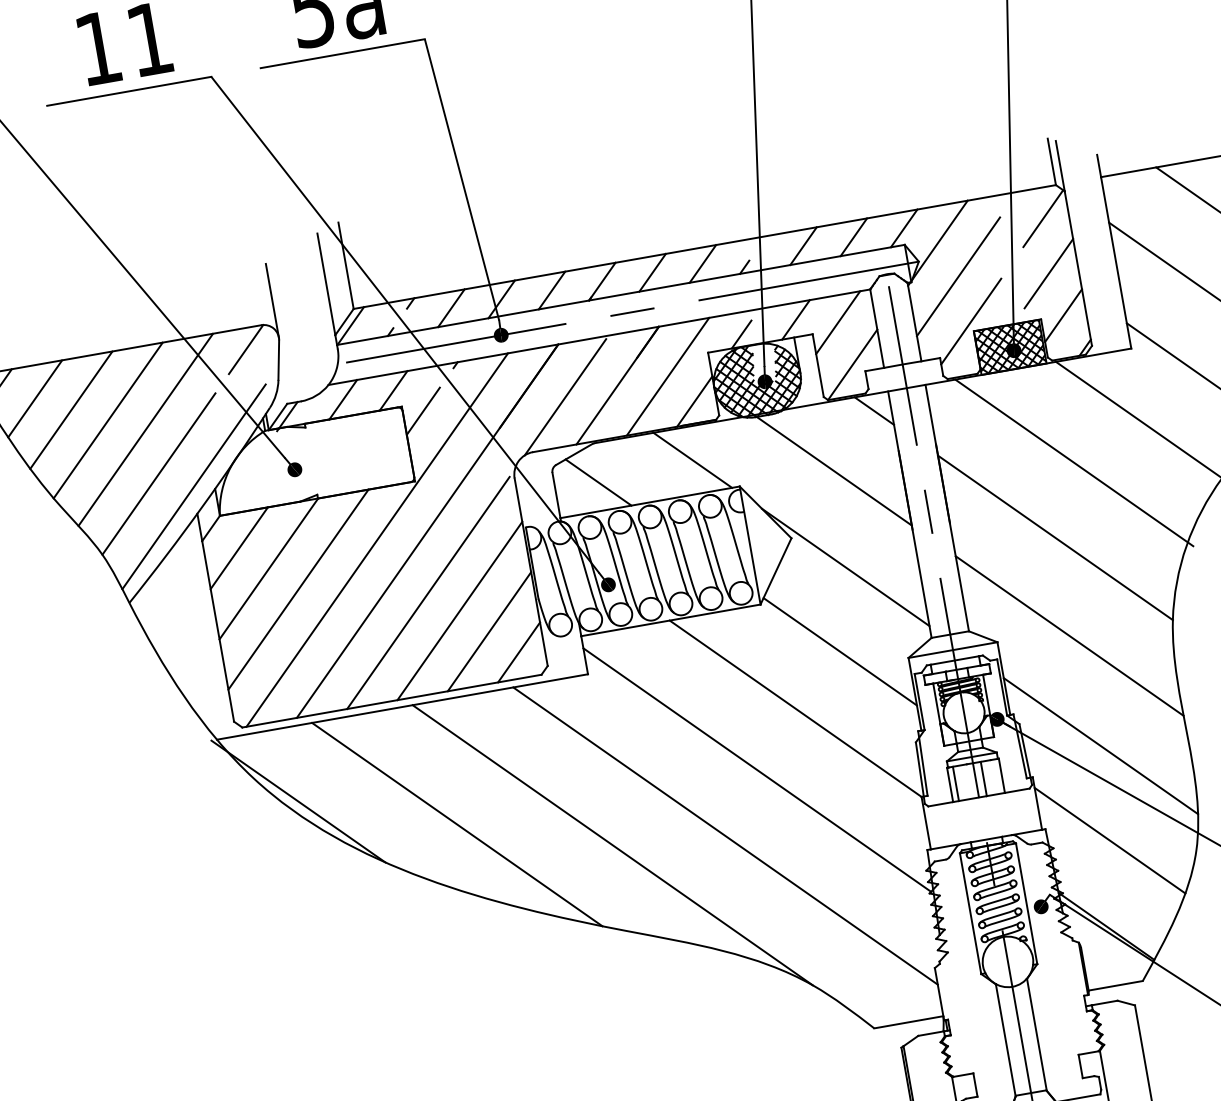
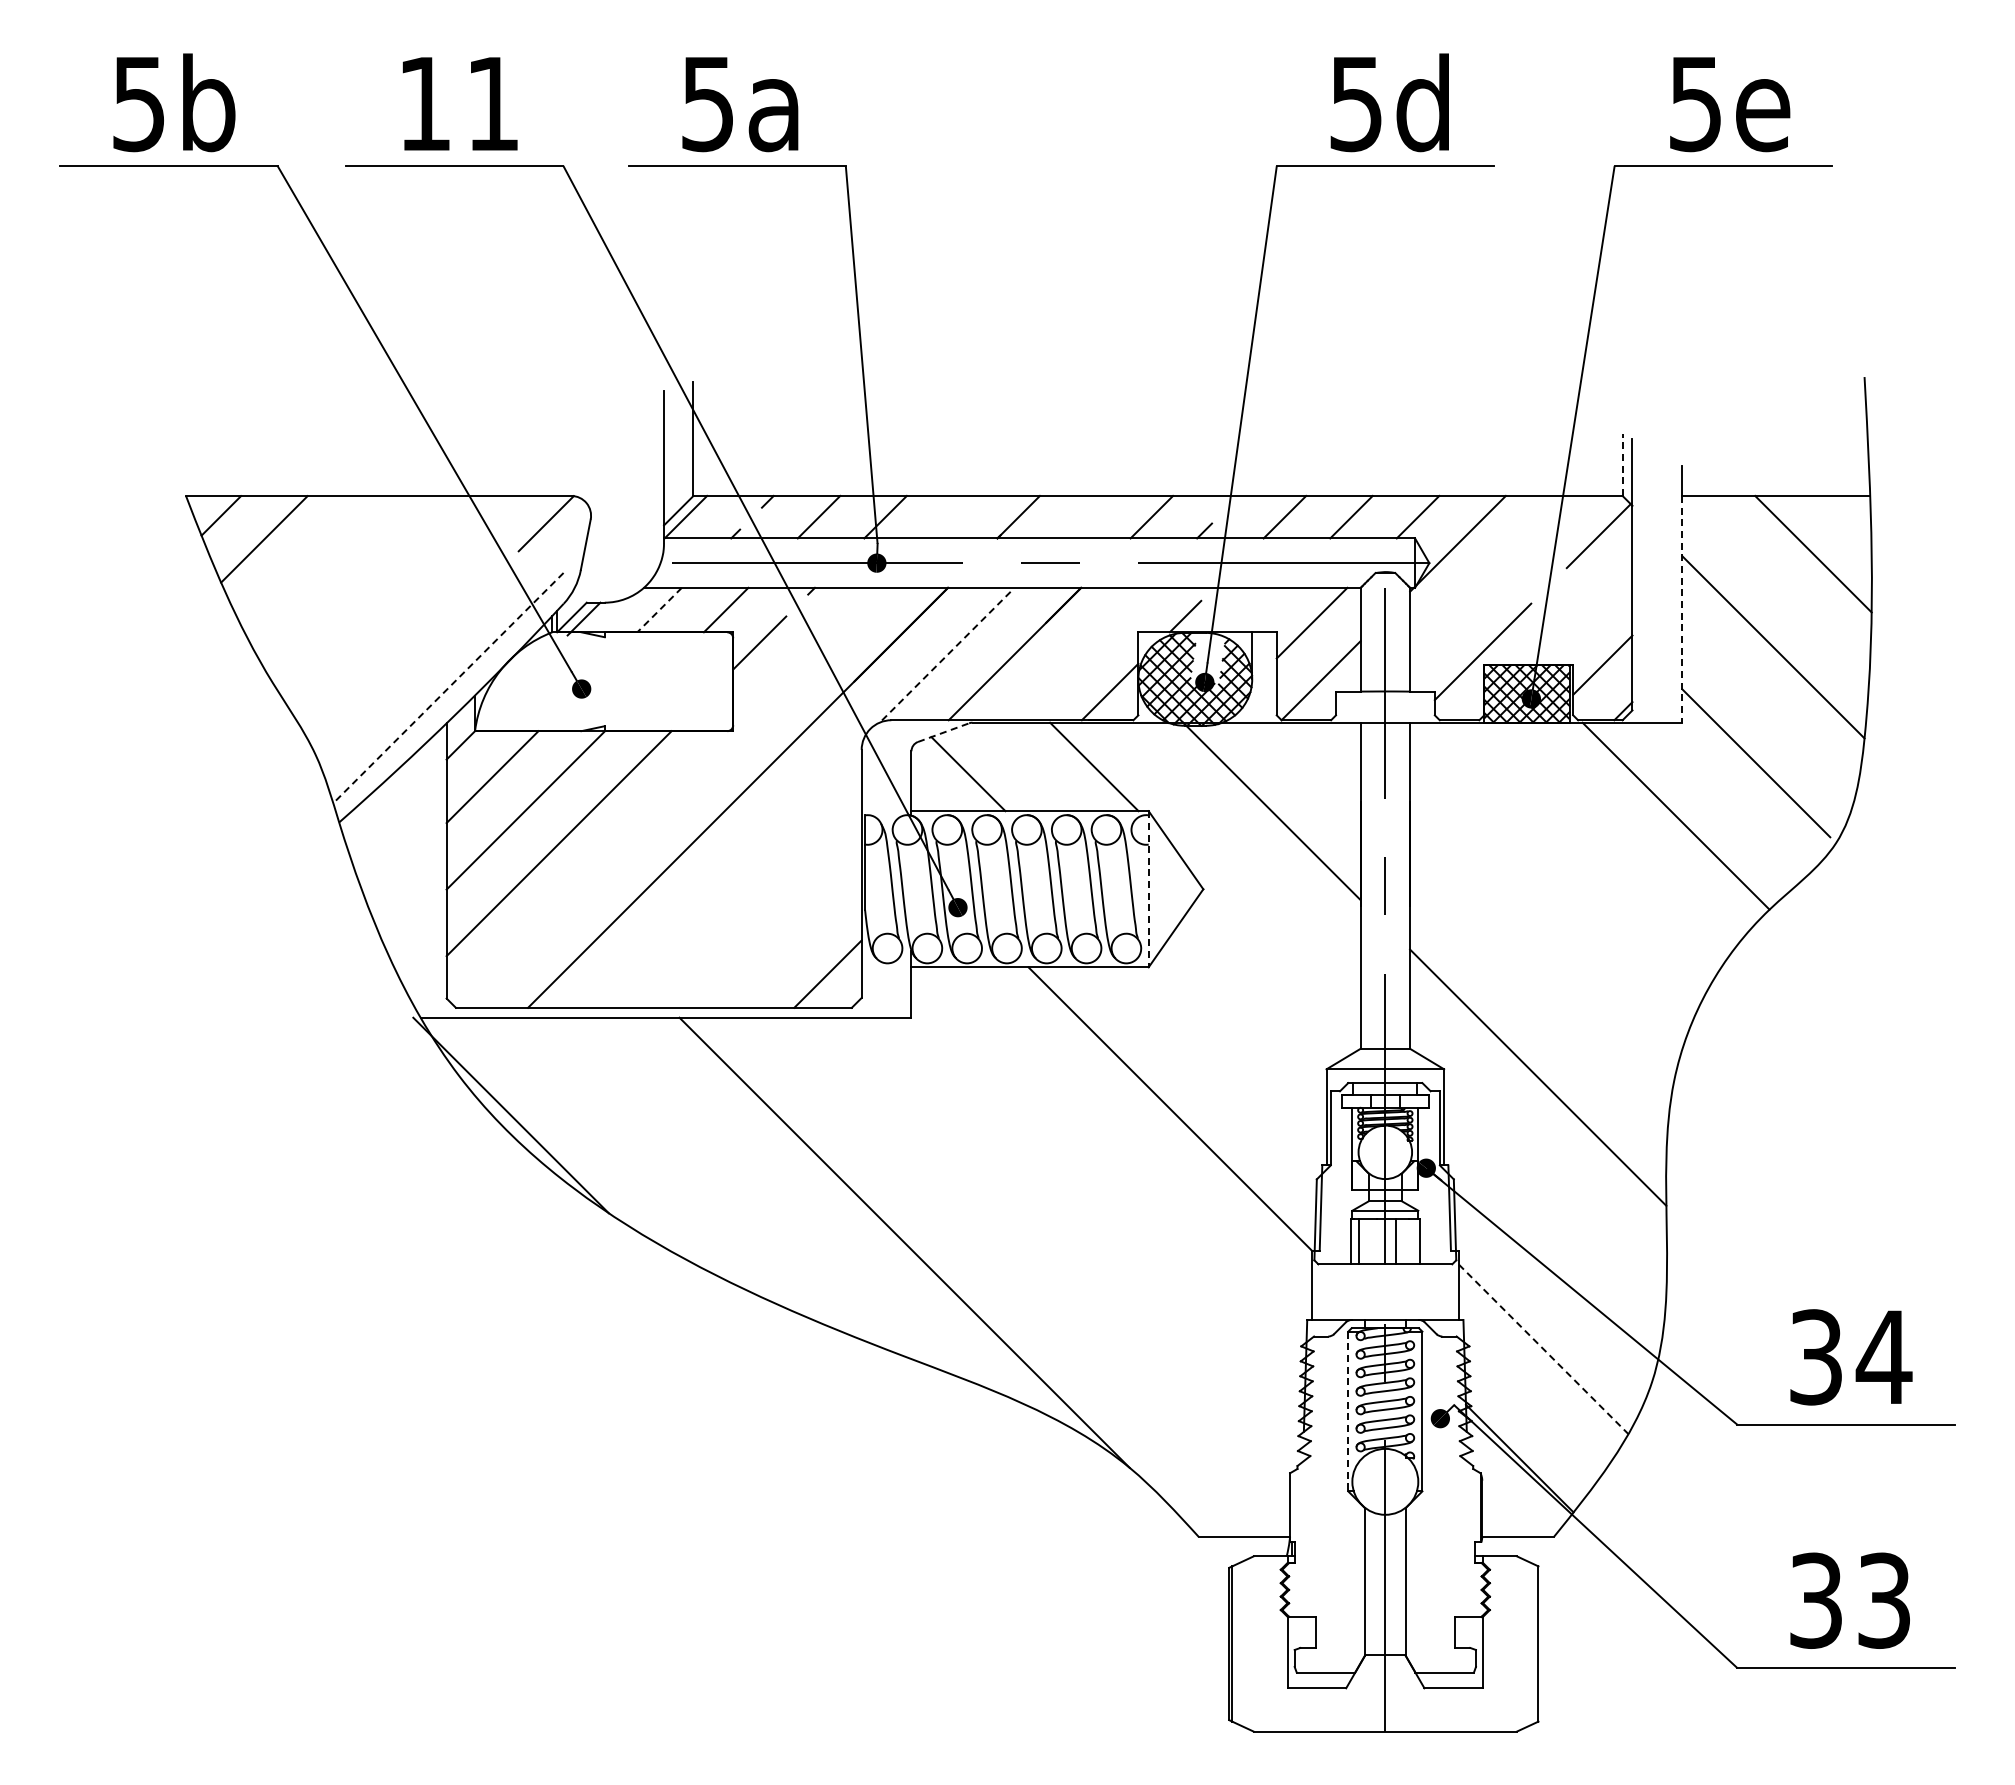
line: (1051, 162) -> (1622, 465), solid -> dashed
line: (1116, 262) -> (1682, 609), solid -> dashed
line: (652, 272) -> (1085, 516), removed
line: (1048, 273) -> (1593, 607), removed
line: (958, 276) -> (1476, 591), removed
line: (551, 290) -> (951, 516), removed
line: (272, 300) -> (591, 466), removed
line: (795, 319) -> (1258, 609), removed
line: (667, 376) -> (1081, 653), removed
line: (564, 397) -> (944, 657), solid -> dashed
line: (343, 400) -> (659, 610), solid -> dashed
line: (71, 410) -> (308, 562), removed
line: (874, 410) -> (1338, 744), removed
line: (107, 420) -> (352, 583), removed
line: (145, 430) -> (399, 604), removed
line: (574, 454) -> (944, 732), solid -> dashed
line: (1074, 462) -> (1583, 856), removed
line: (159, 473) -> (406, 663), removed
line: (194, 487) -> (448, 688), solid -> dashed
line: (1055, 537) -> (1542, 948), removed
line: (377, 539) -> (671, 797), removed
line: (750, 545) -> (1148, 889), solid -> dashed
line: (845, 567) -> (1266, 938), removed
line: (427, 592) -> (724, 876), removed
line: (459, 610) -> (761, 907), removed
line: (489, 631) -> (794, 940), removed
line: (840, 651) -> (1240, 1045), removed
line: (1100, 745) -> (1553, 1225), removed
line: (756, 769) -> (1106, 1178), removed
line: (457, 824) -> (709, 1180), removed
line: (725, 836) -> (1051, 1256), removed
line: (1109, 840) -> (1543, 1349), solid -> dashed
line: (970, 913) -> (1348, 1411), solid -> dashed

